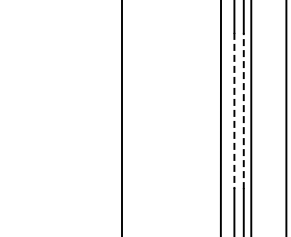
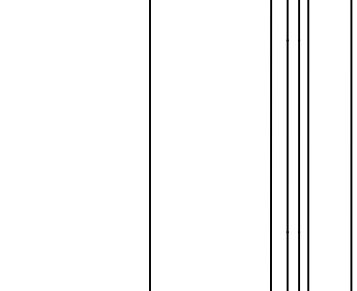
line: (243, 110) -> (298, 135), dashed -> solid
line: (234, 111) -> (287, 136), dashed -> solid

